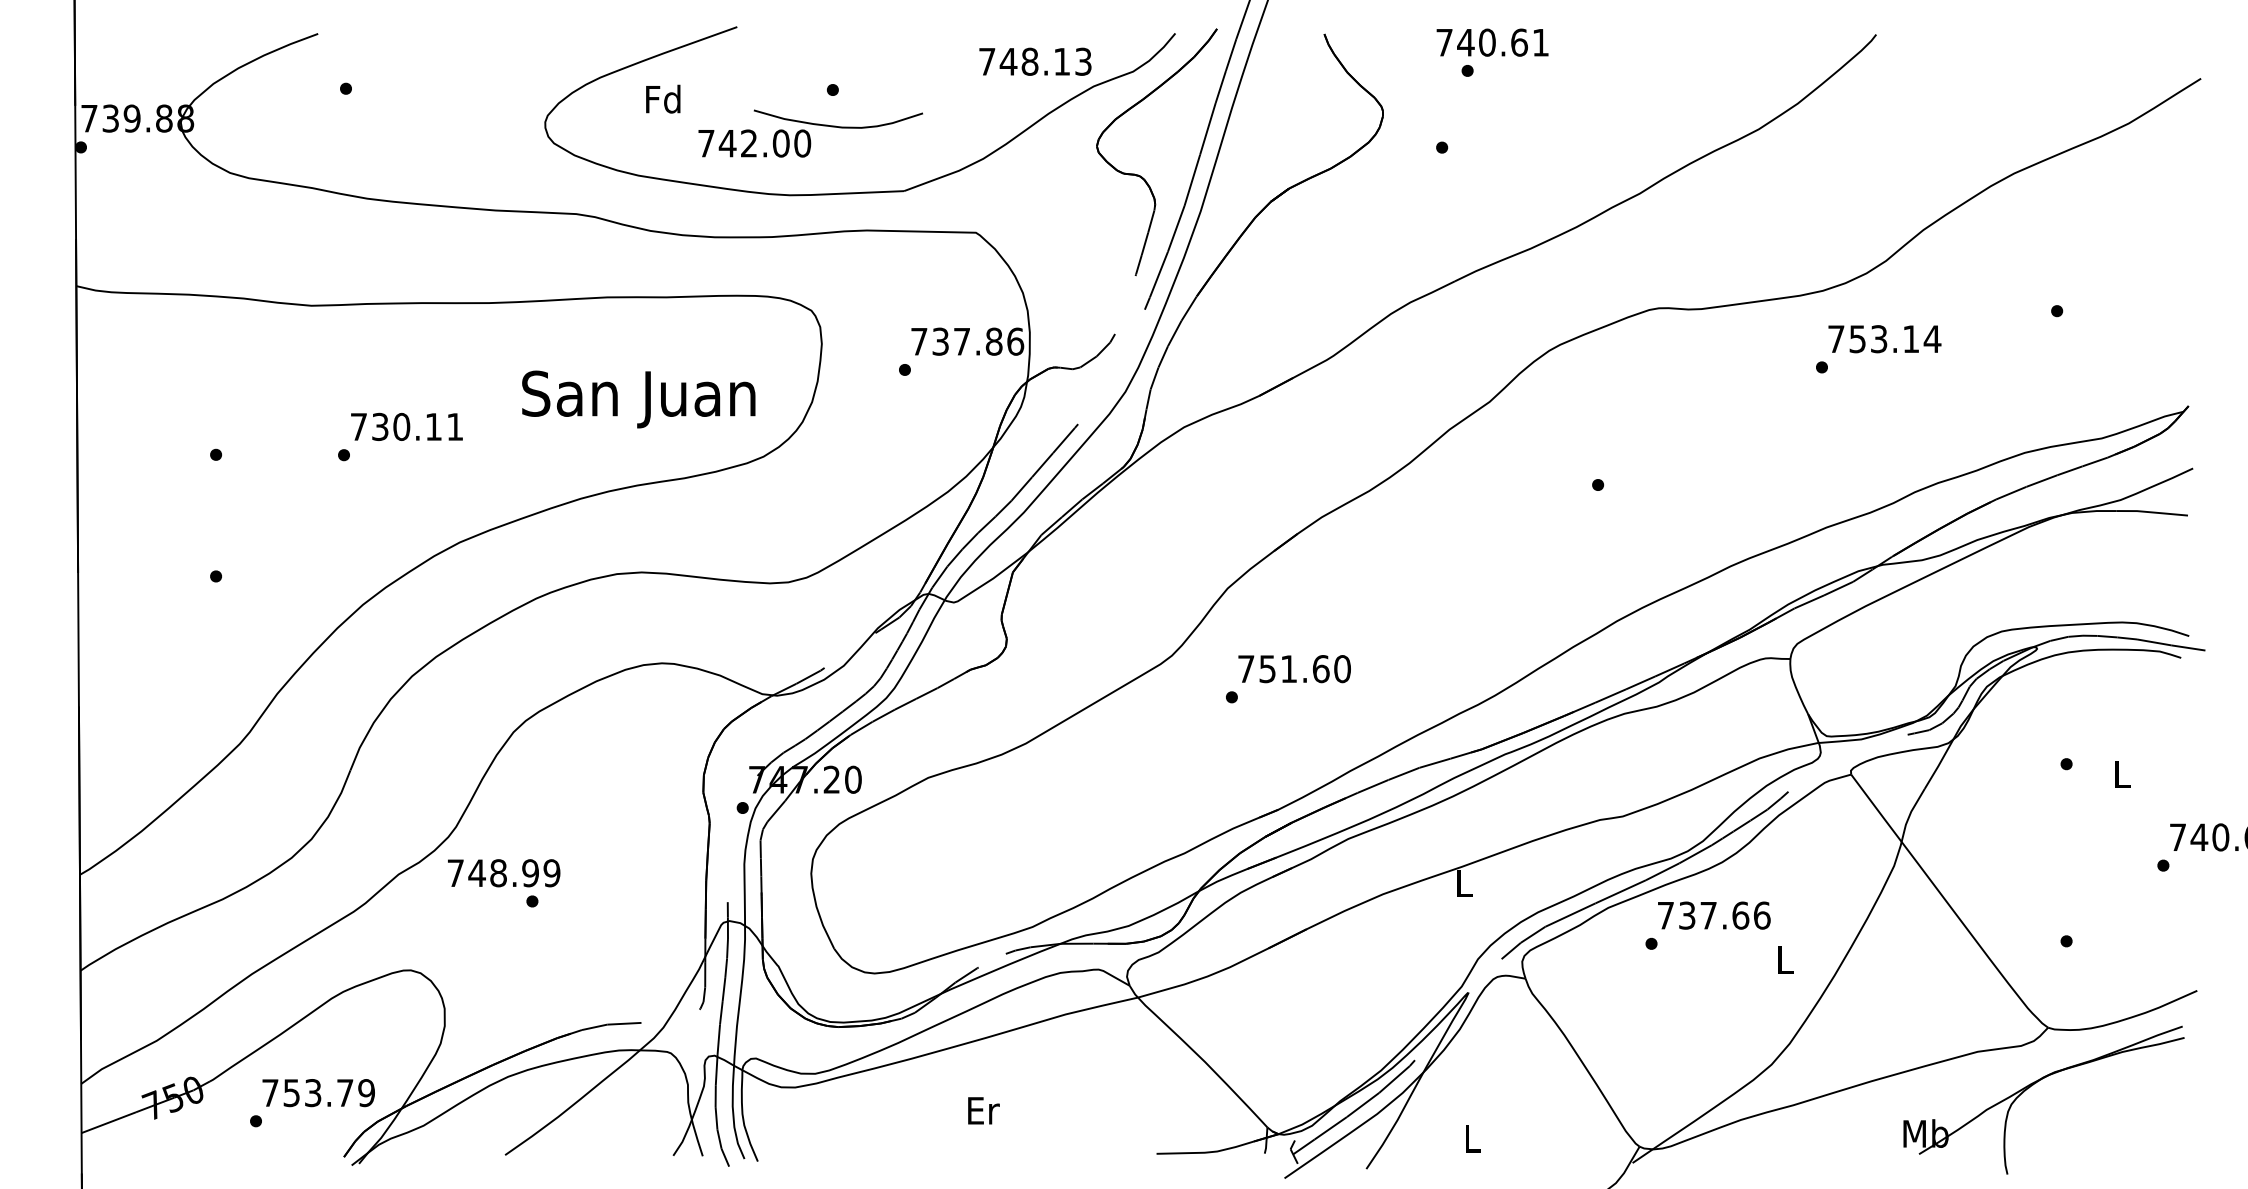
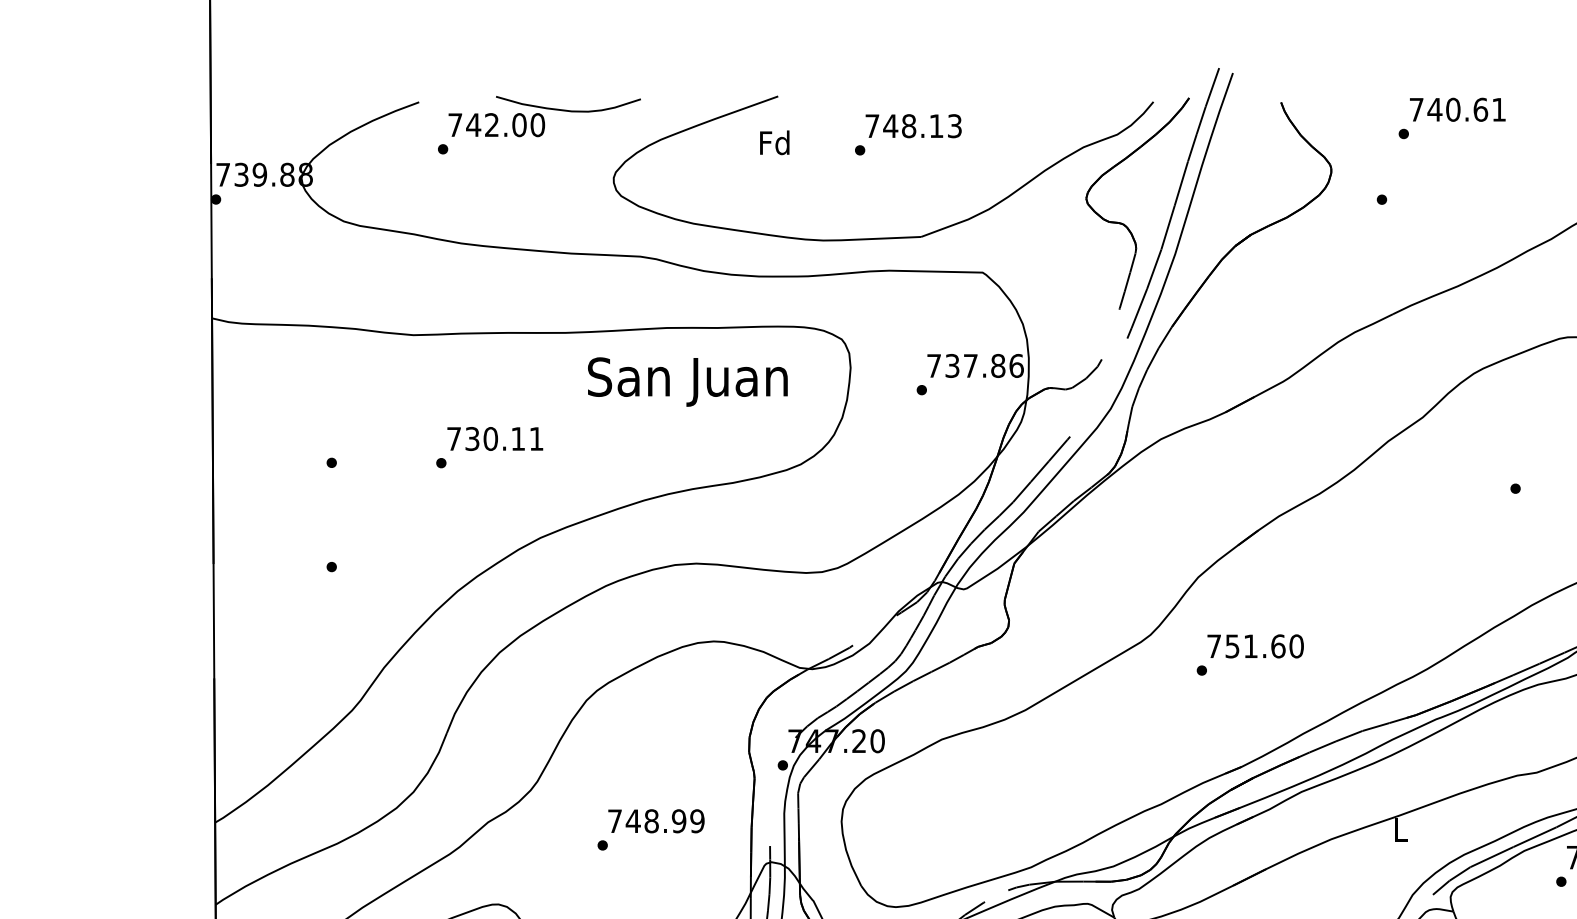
text: (1492, 42) -> (1457, 109), moved
text: (1035, 61) -> (913, 125), moved
text: (663, 98) -> (774, 142), moved
part: (810, 133) -> (544, 116), moved
text: (638, 399) -> (687, 382), moved
text: (504, 873) -> (656, 821), moved

